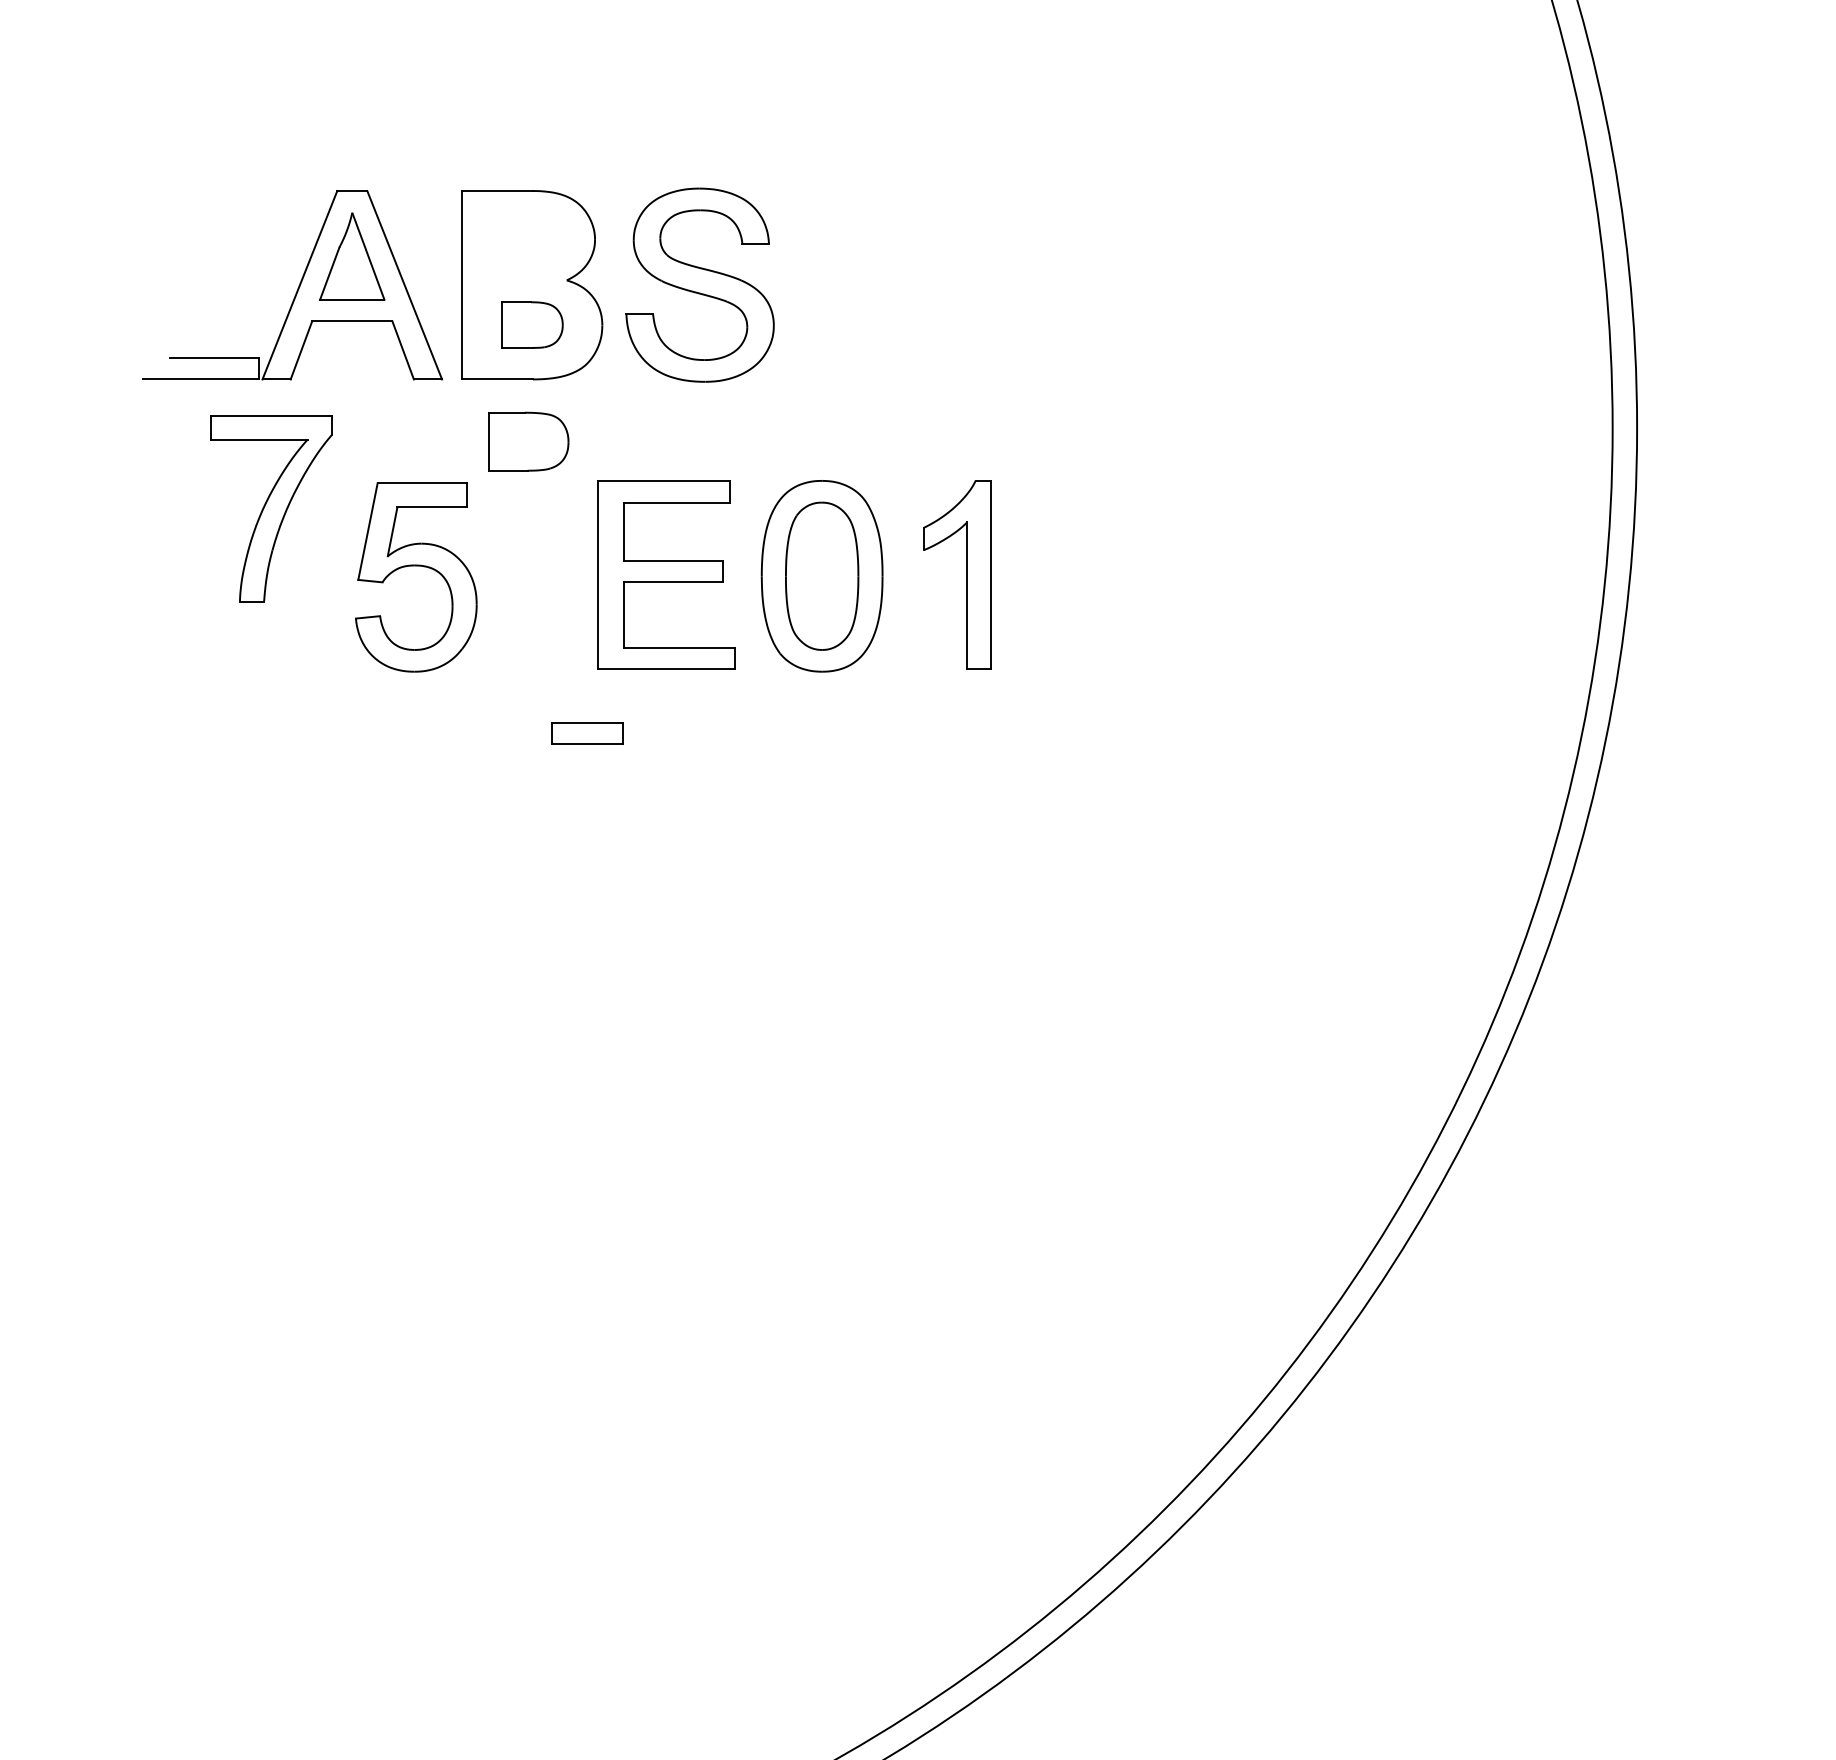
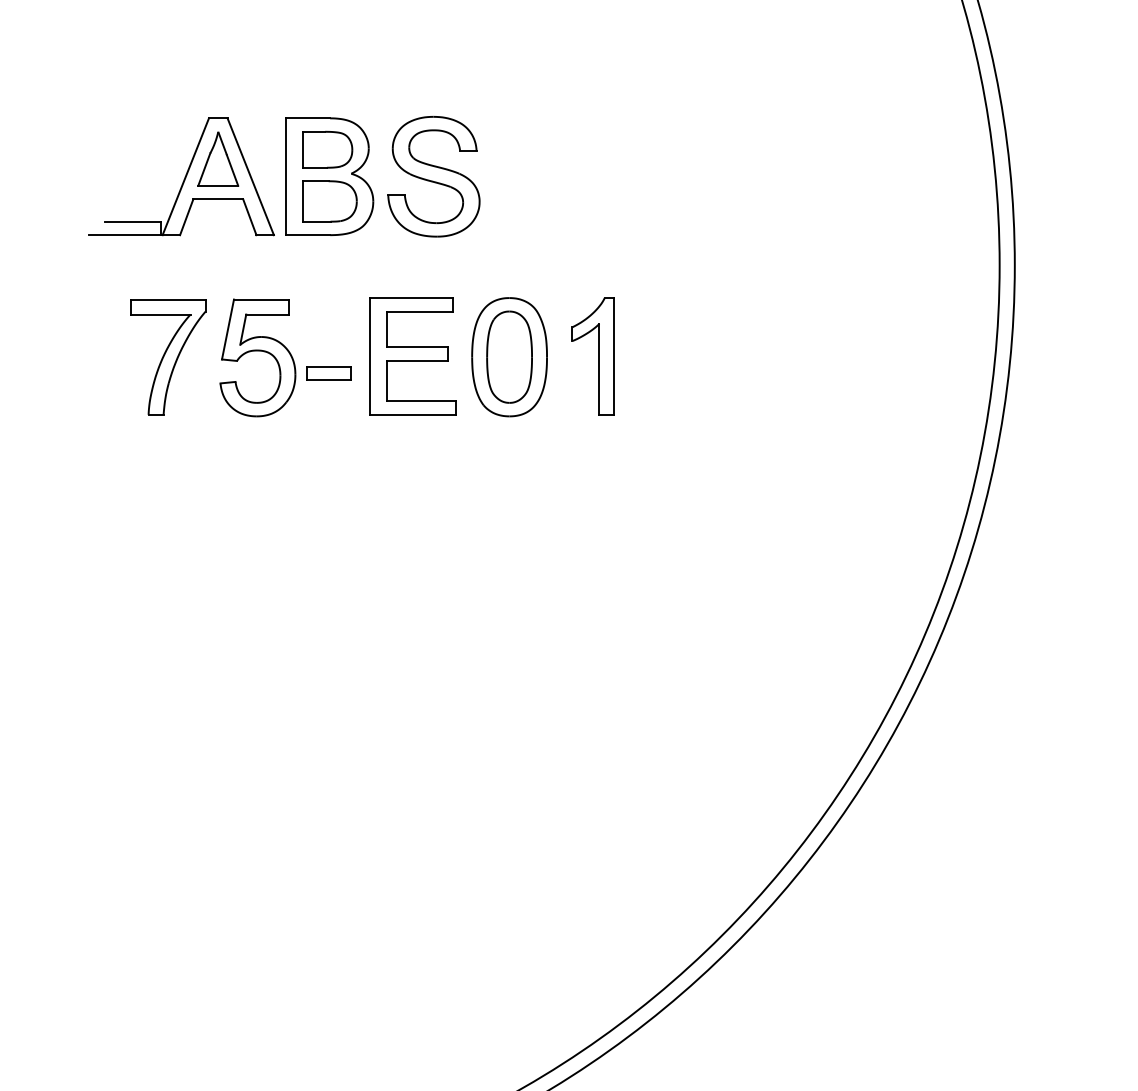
part: (531, 325) -> (329, 201), size x1.43
part: (528, 441) -> (327, 149), moved
part: (271, 509) -> (168, 357), moved
part: (586, 733) -> (328, 373), moved

